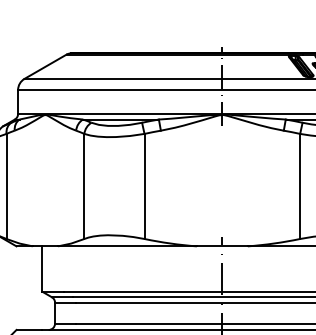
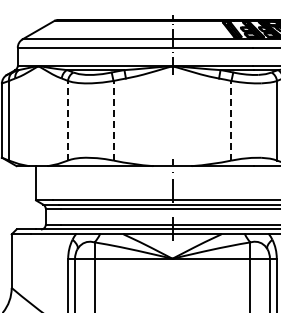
line: (83, 186) -> (67, 120), solid -> dashed
line: (144, 186) -> (113, 120), solid -> dashed
line: (300, 186) -> (231, 120), solid -> dashed

